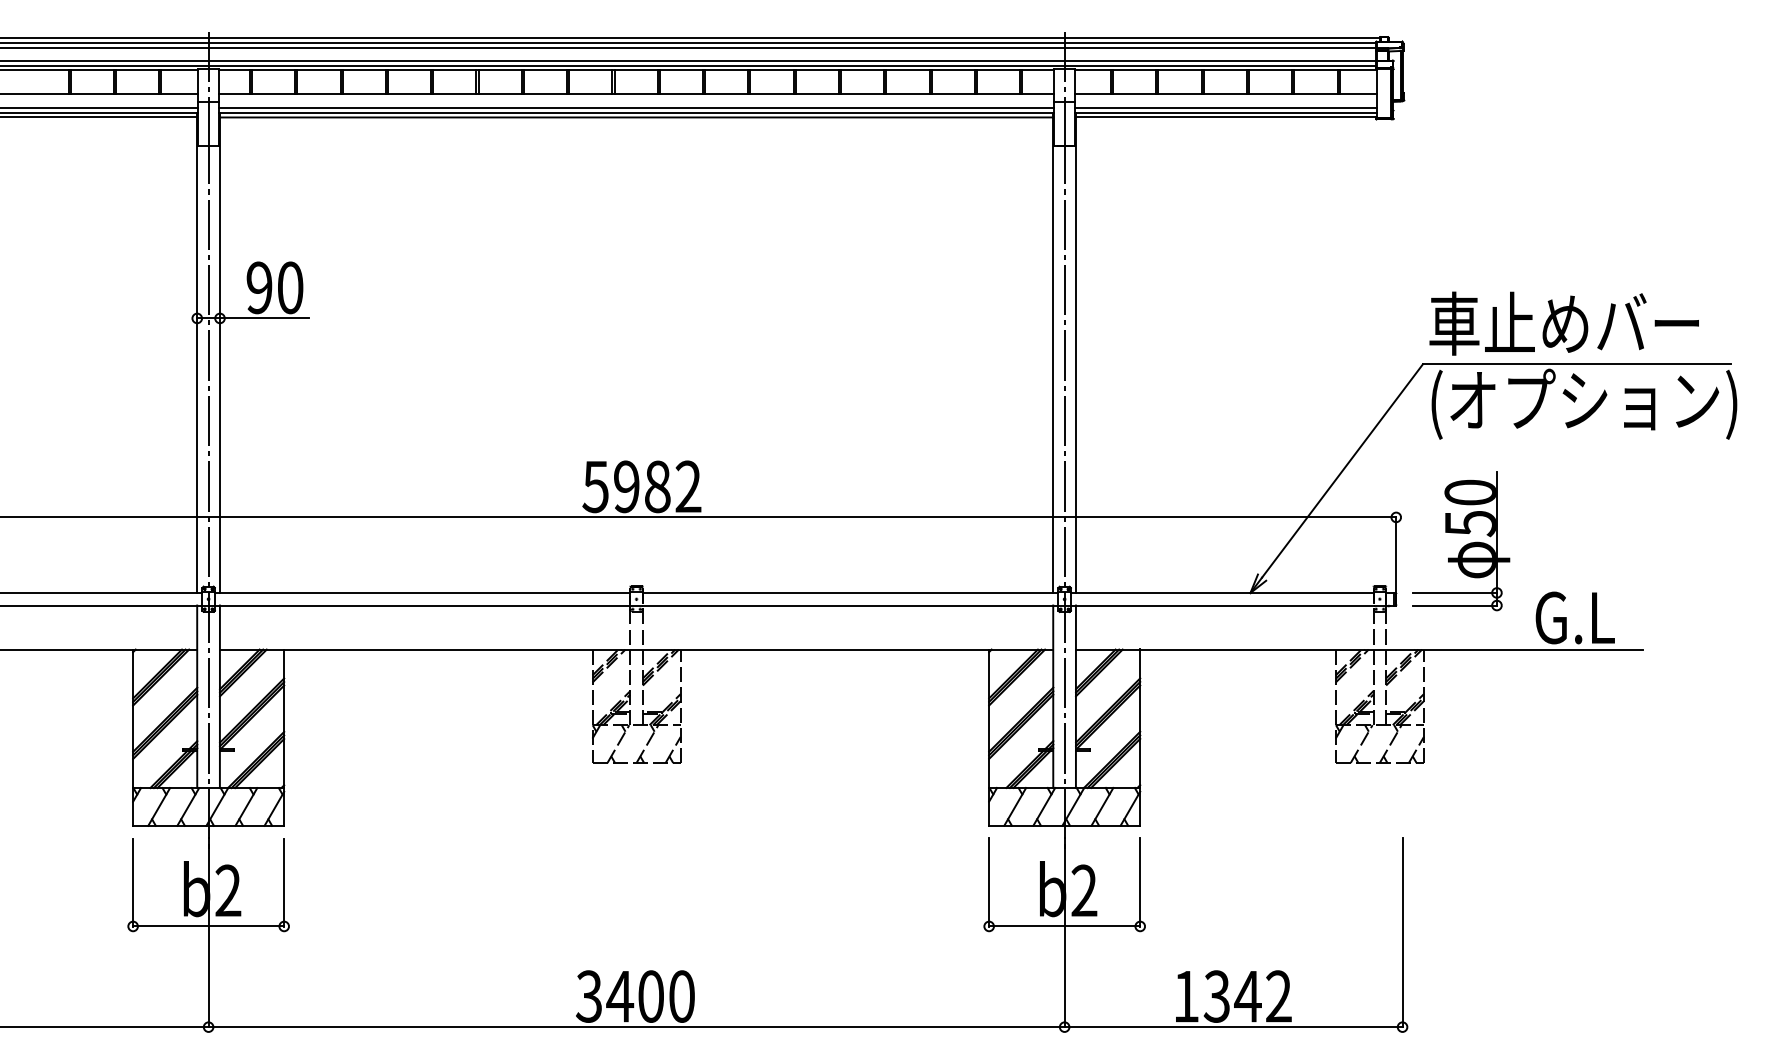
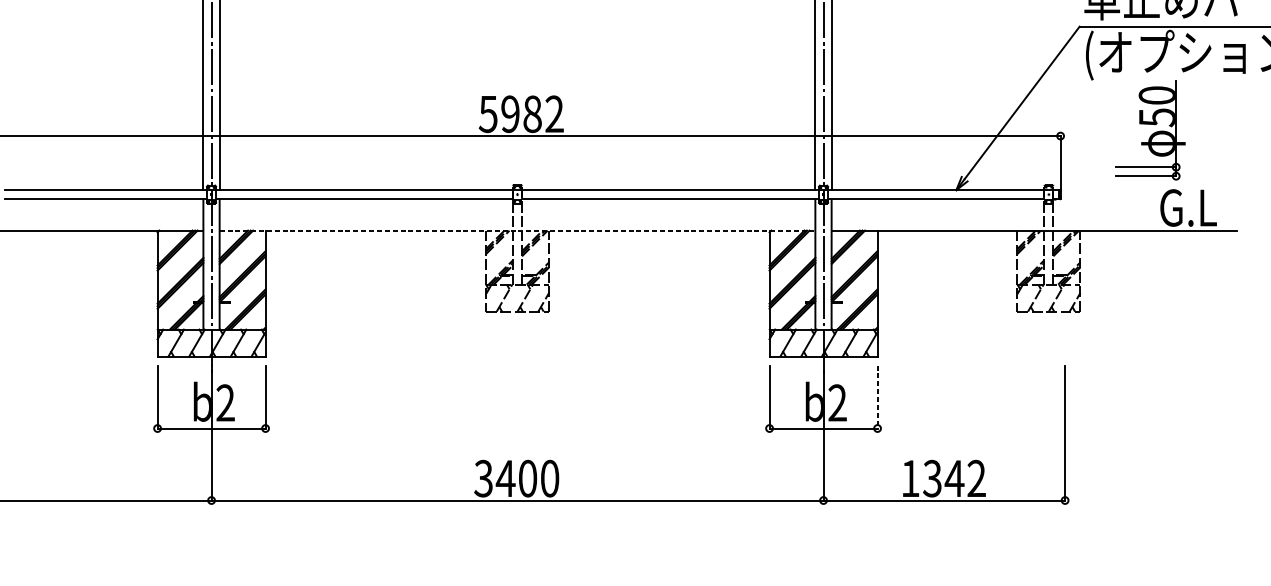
part: (1461, 541) -> (1150, 130), moved
line: (636, 649) -> (517, 230), solid -> dashed
line: (1140, 883) -> (877, 397), solid -> dashed

